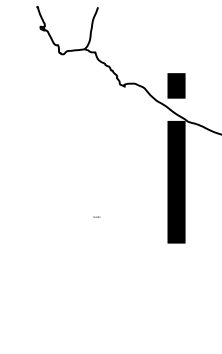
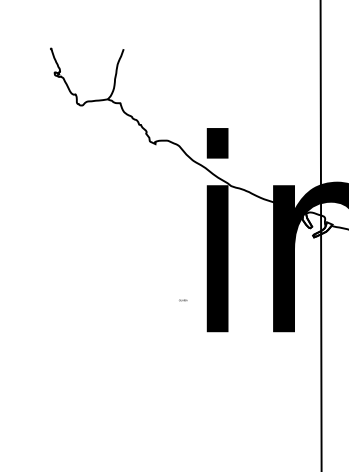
text: (97, 217) -> (183, 300), moved

